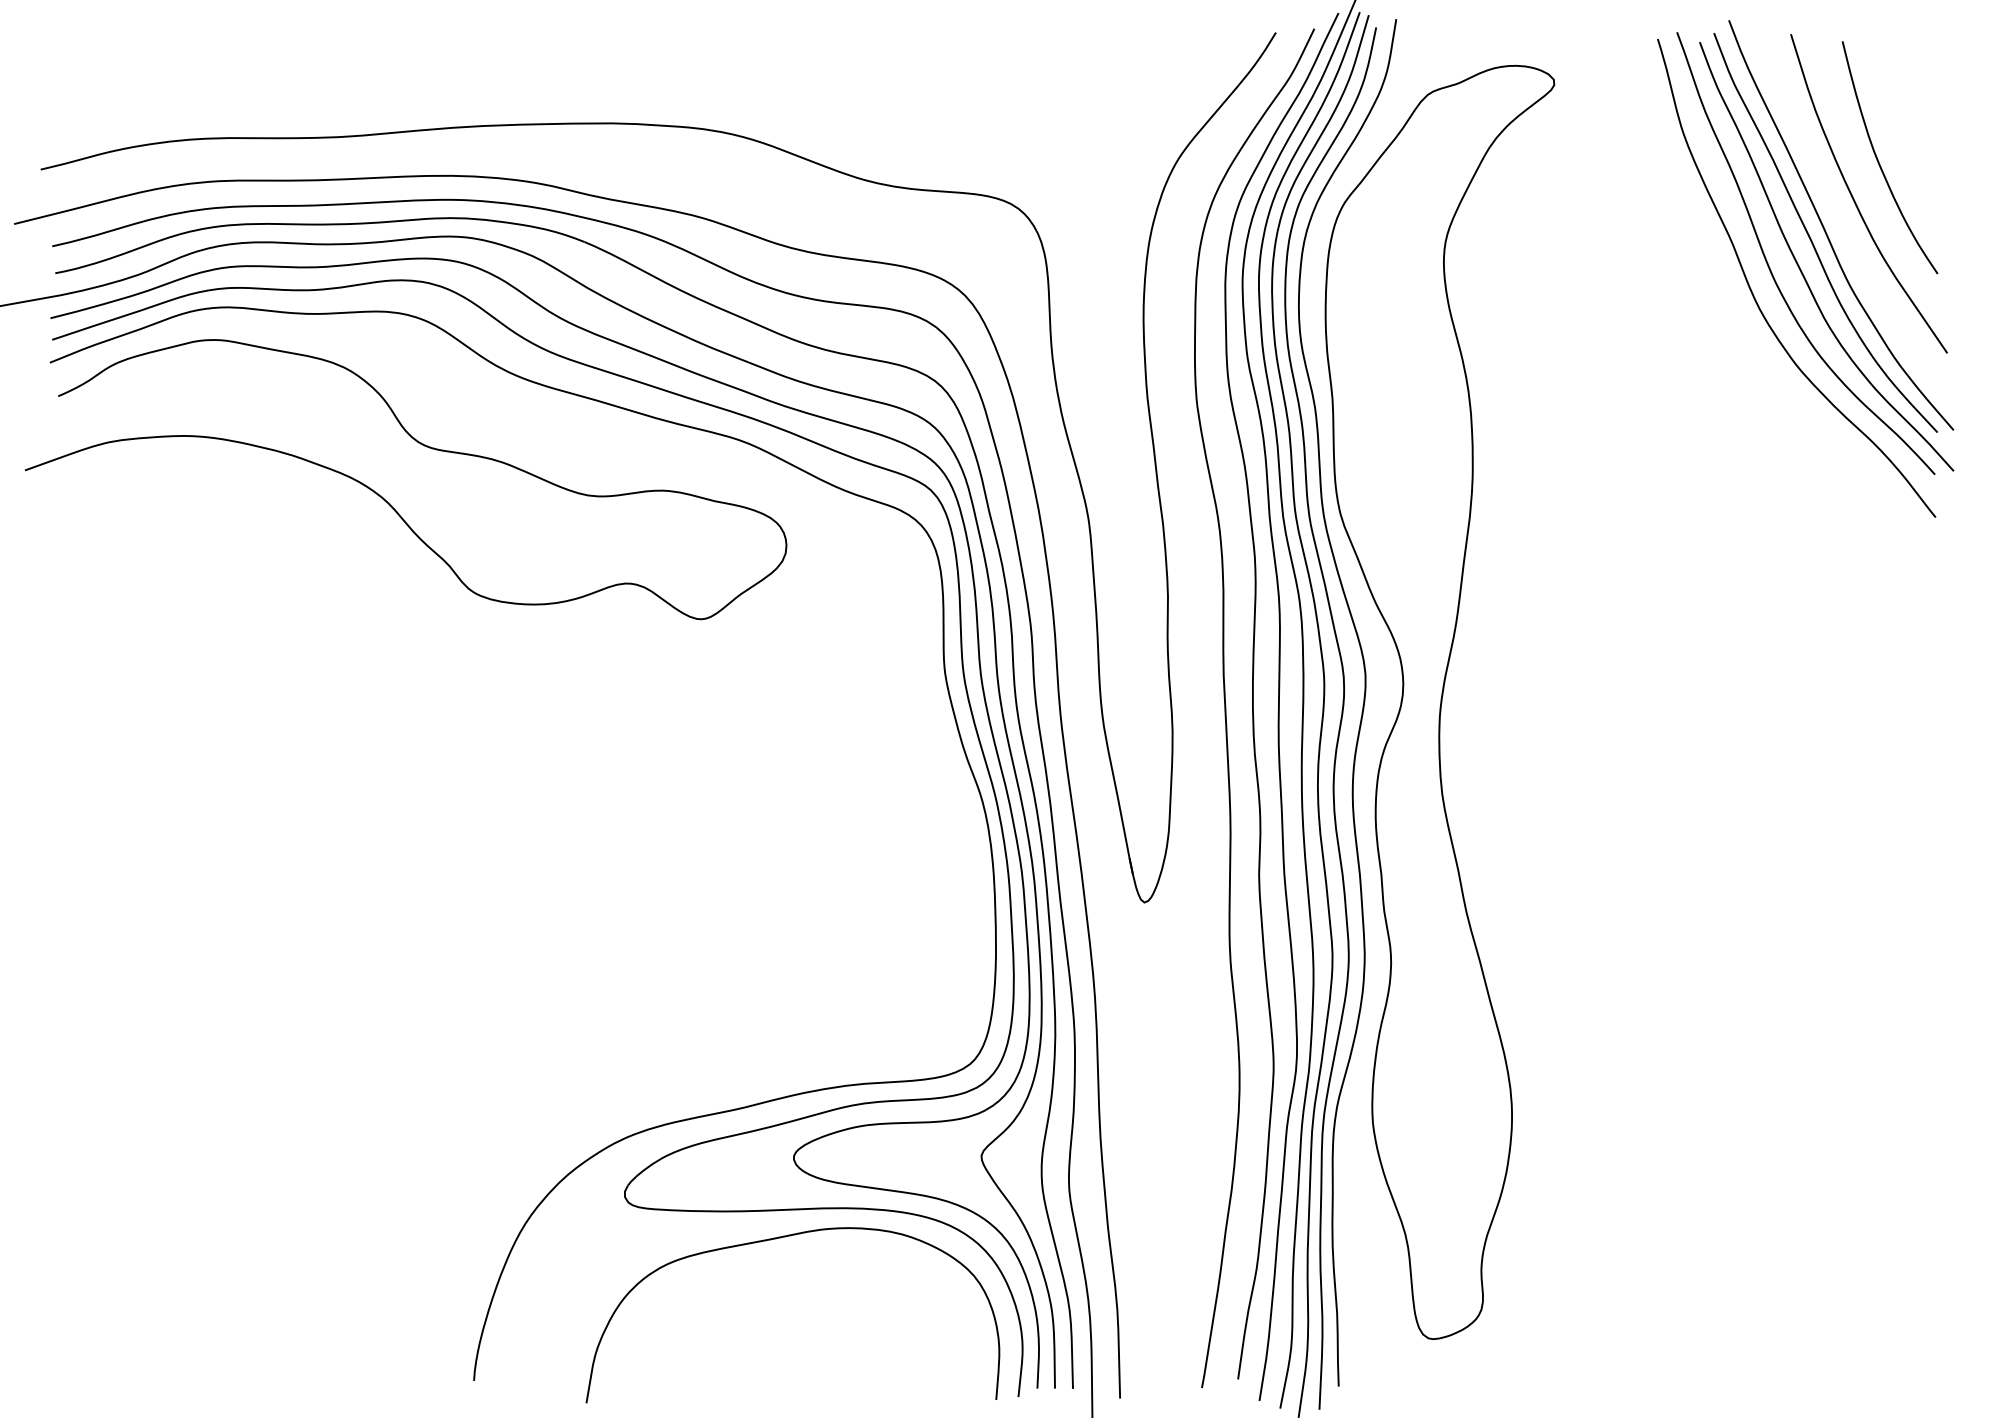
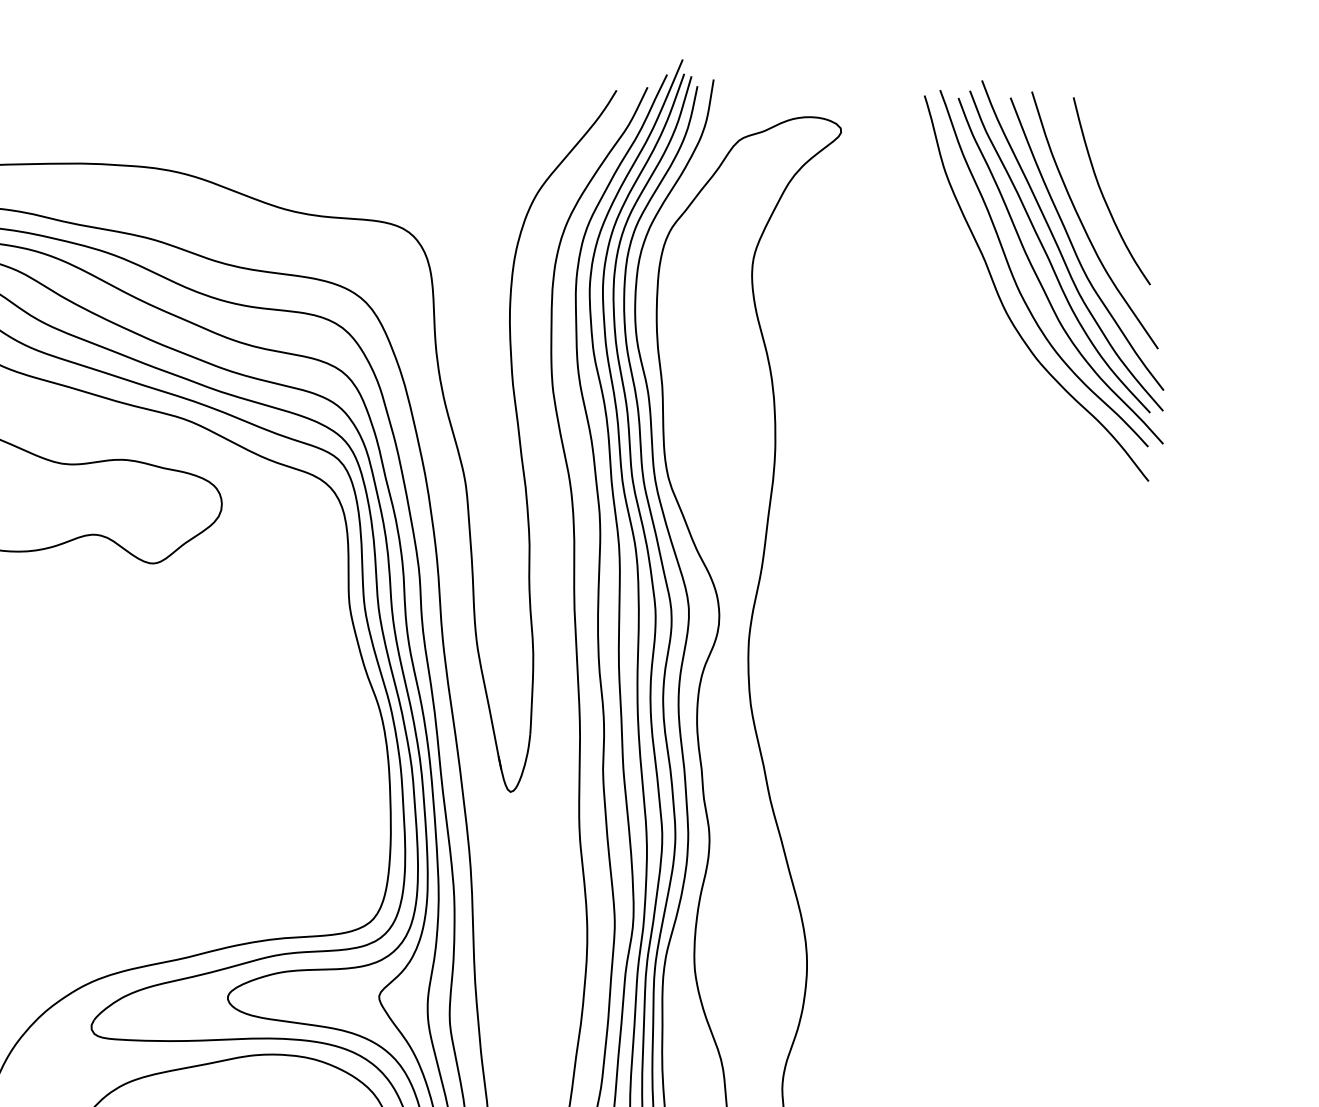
curve: (1844, 230) -> (1075, 249), added

